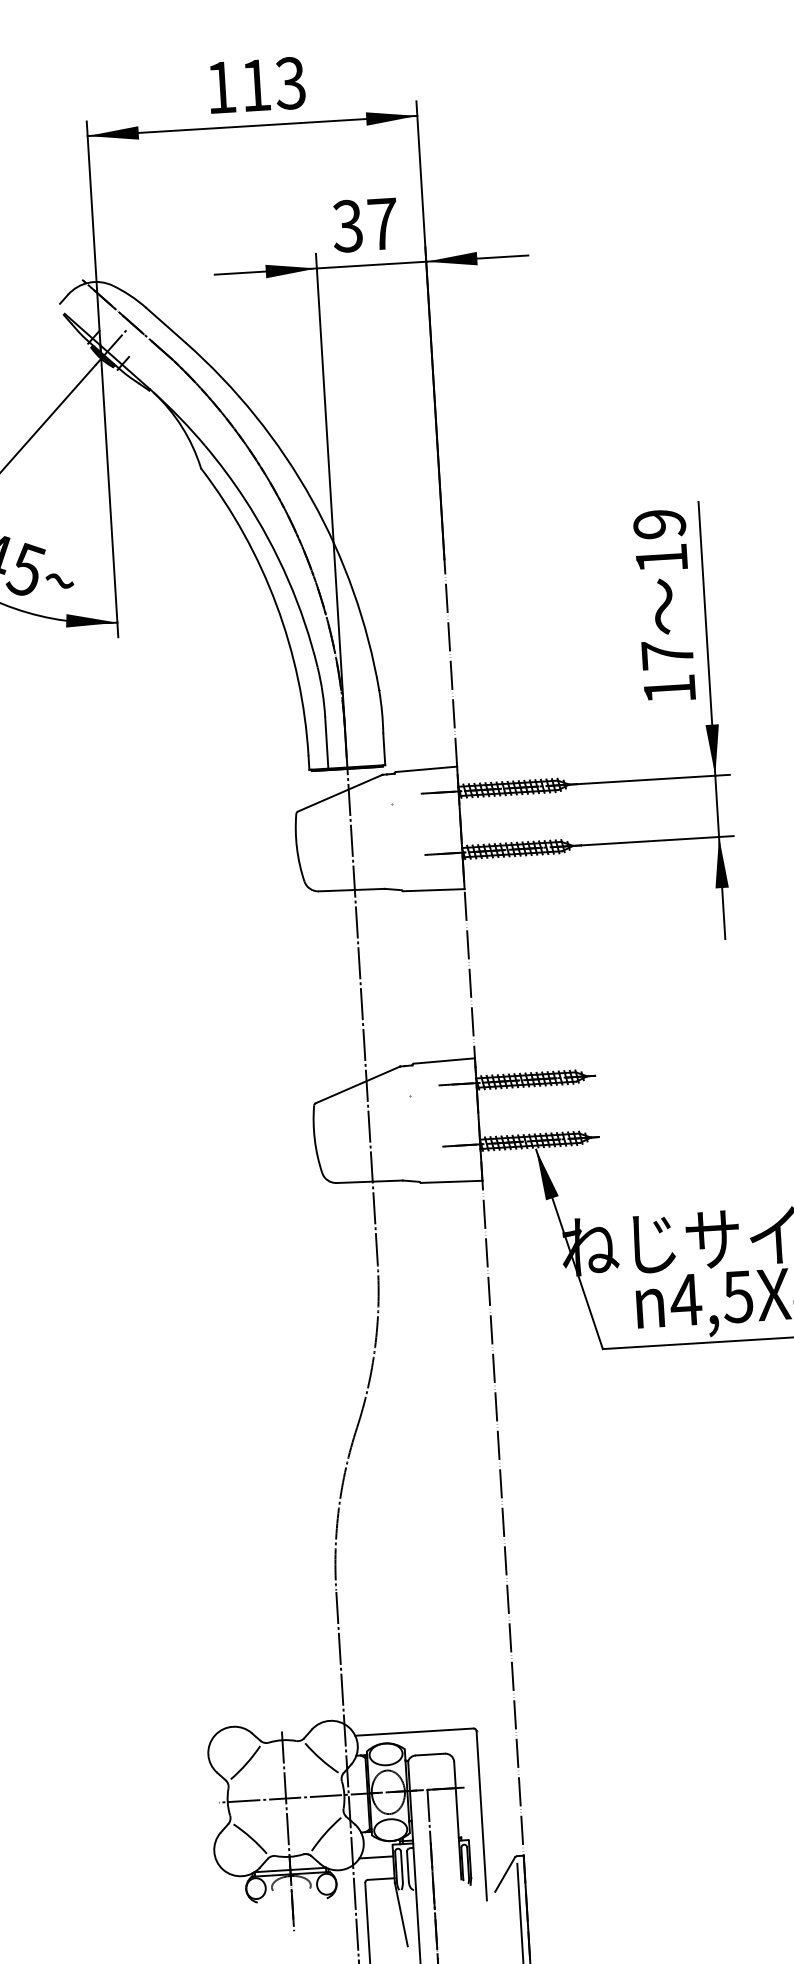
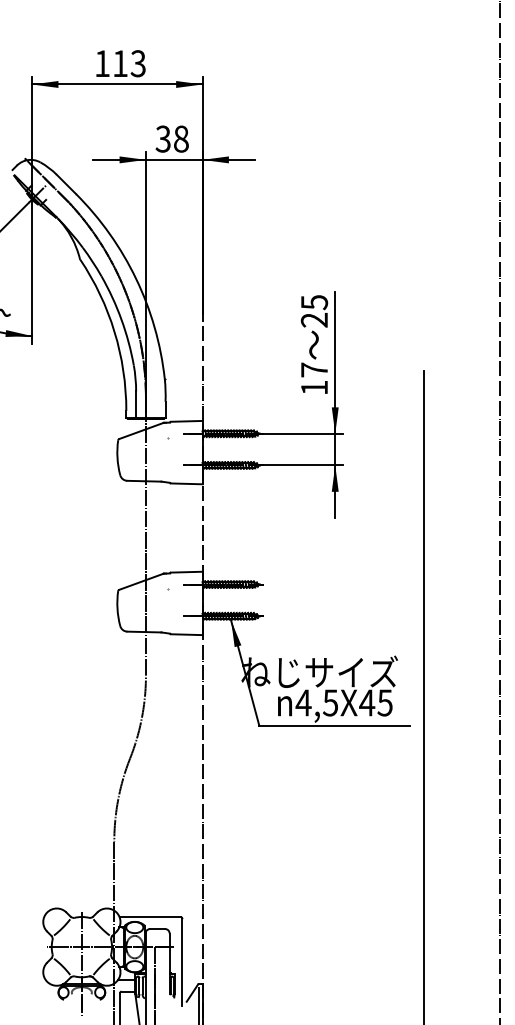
text: (383, 222) -> (181, 138), 37 -> 38
text: (660, 541) -> (314, 311), 19 -> 25

